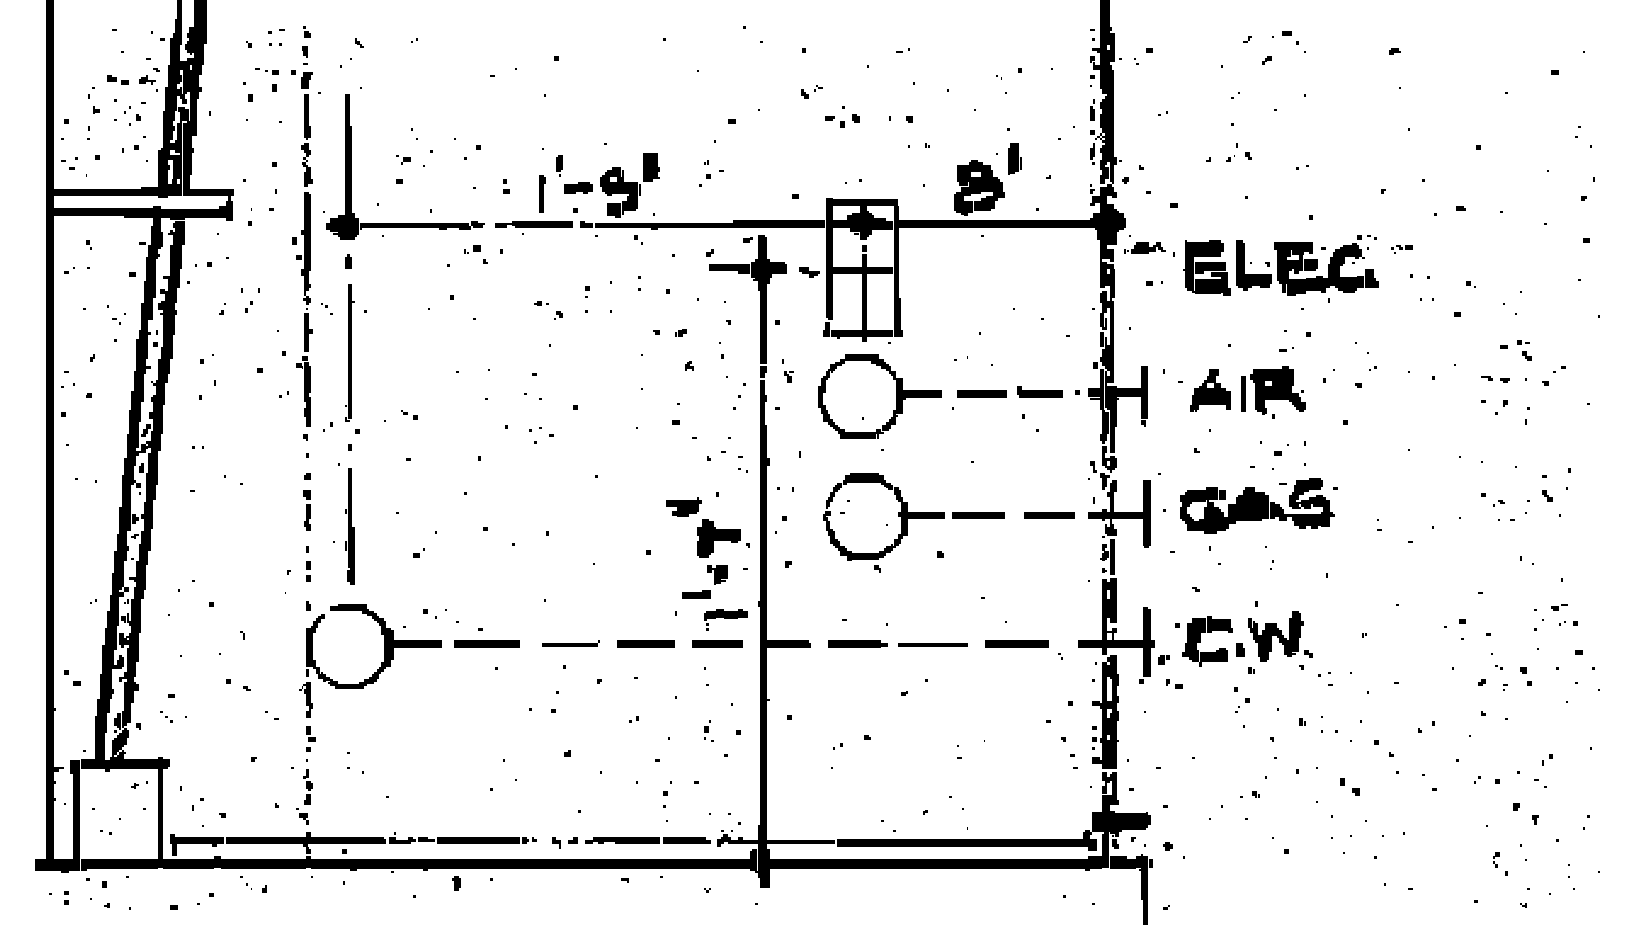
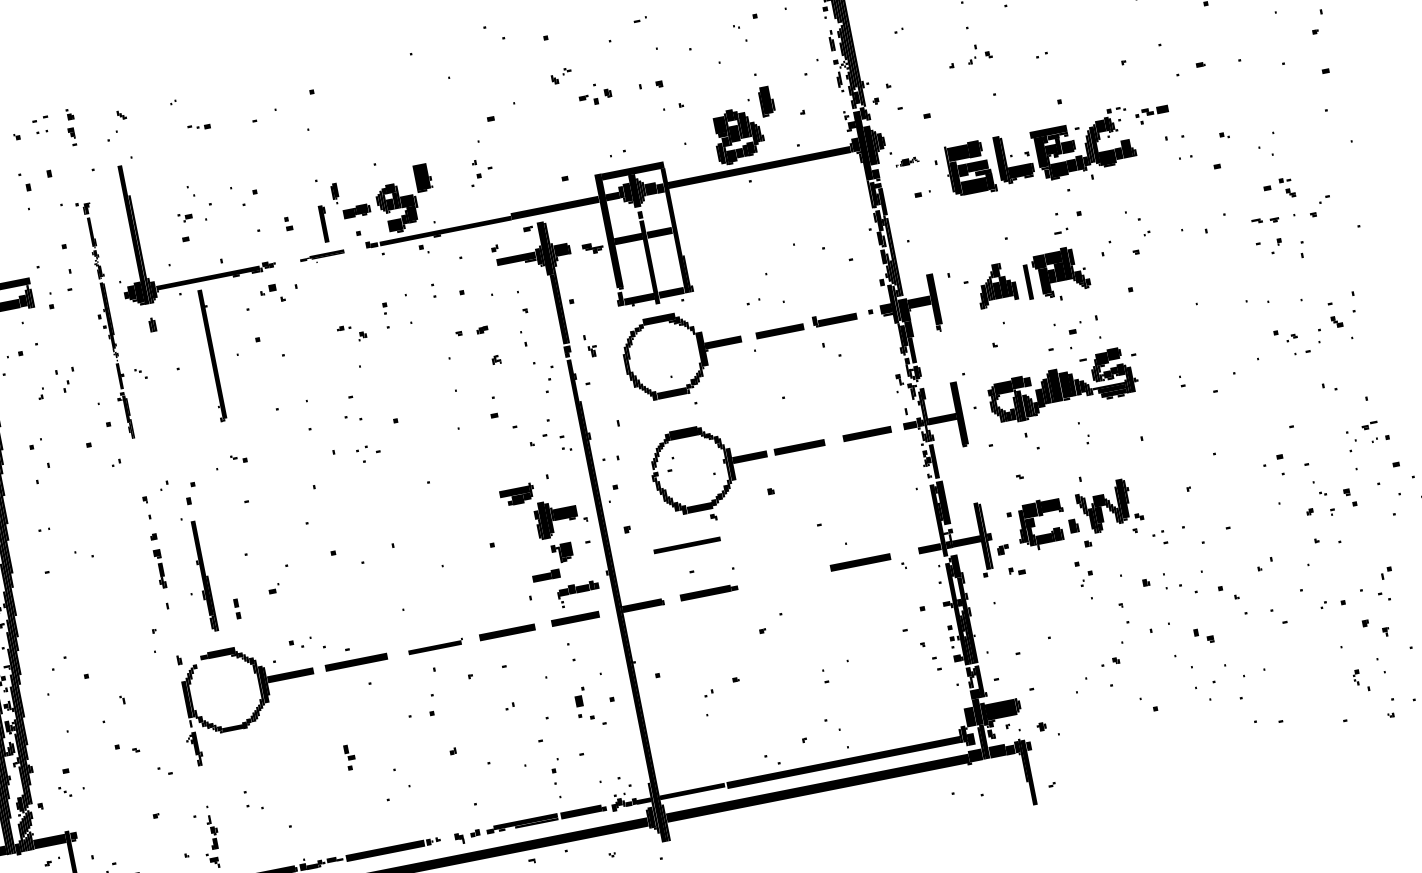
part: (266, 71) -> (198, 127), moved
part: (533, 227) -> (322, 257), size x0.6
part: (1144, 247) -> (906, 161), size x0.6
part: (301, 248) -> (105, 321), size x0.7
part: (1401, 249) -> (1151, 114), size x1.6
part: (349, 352) -> (211, 355), moved
line: (308, 569) -> (237, 607), moved
line: (932, 644) -> (686, 545), moved
part: (708, 730) -> (583, 702), size x1.6
part: (310, 738) -> (349, 756), moved

